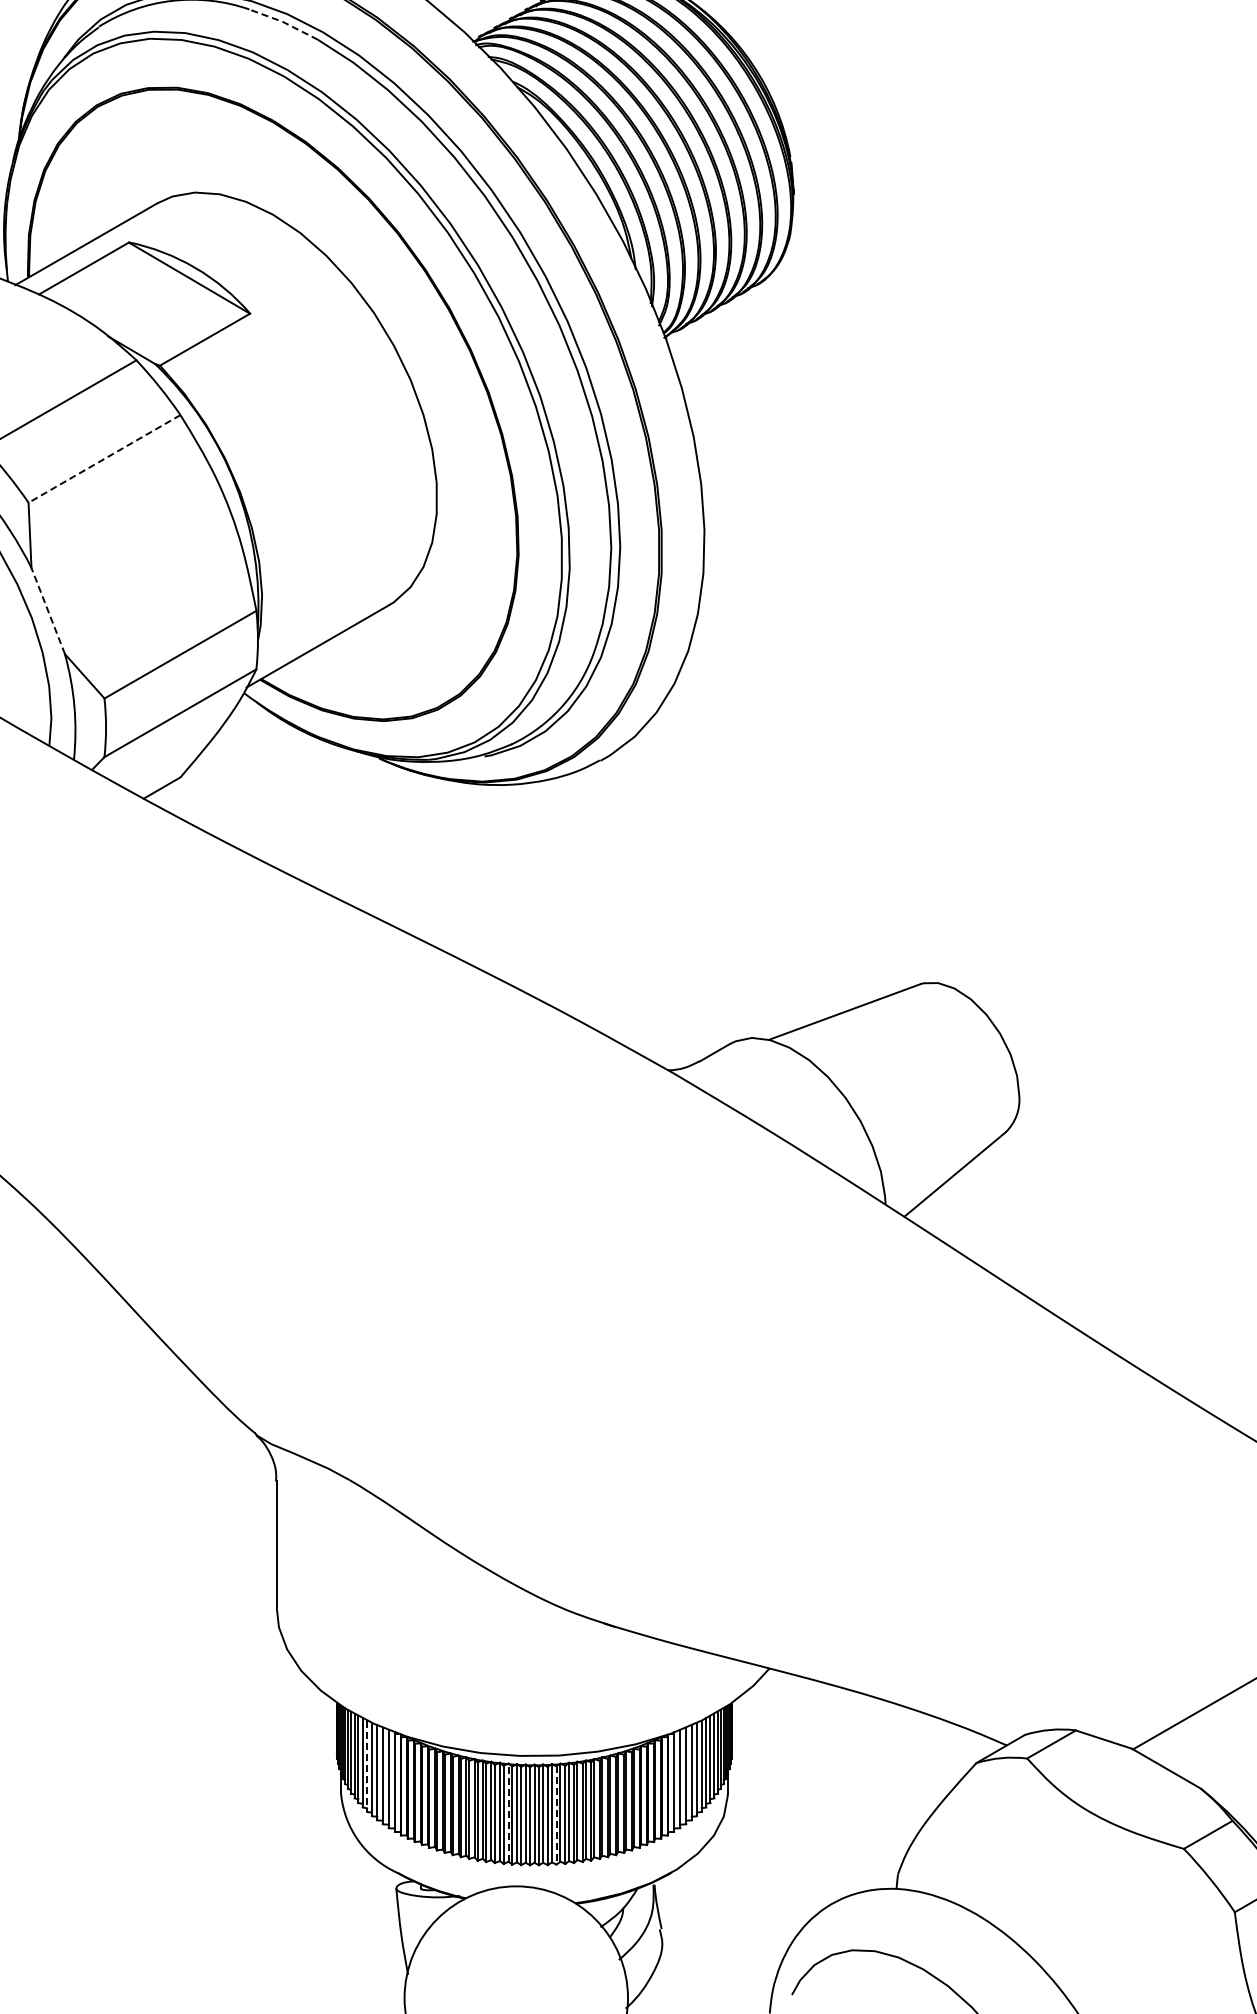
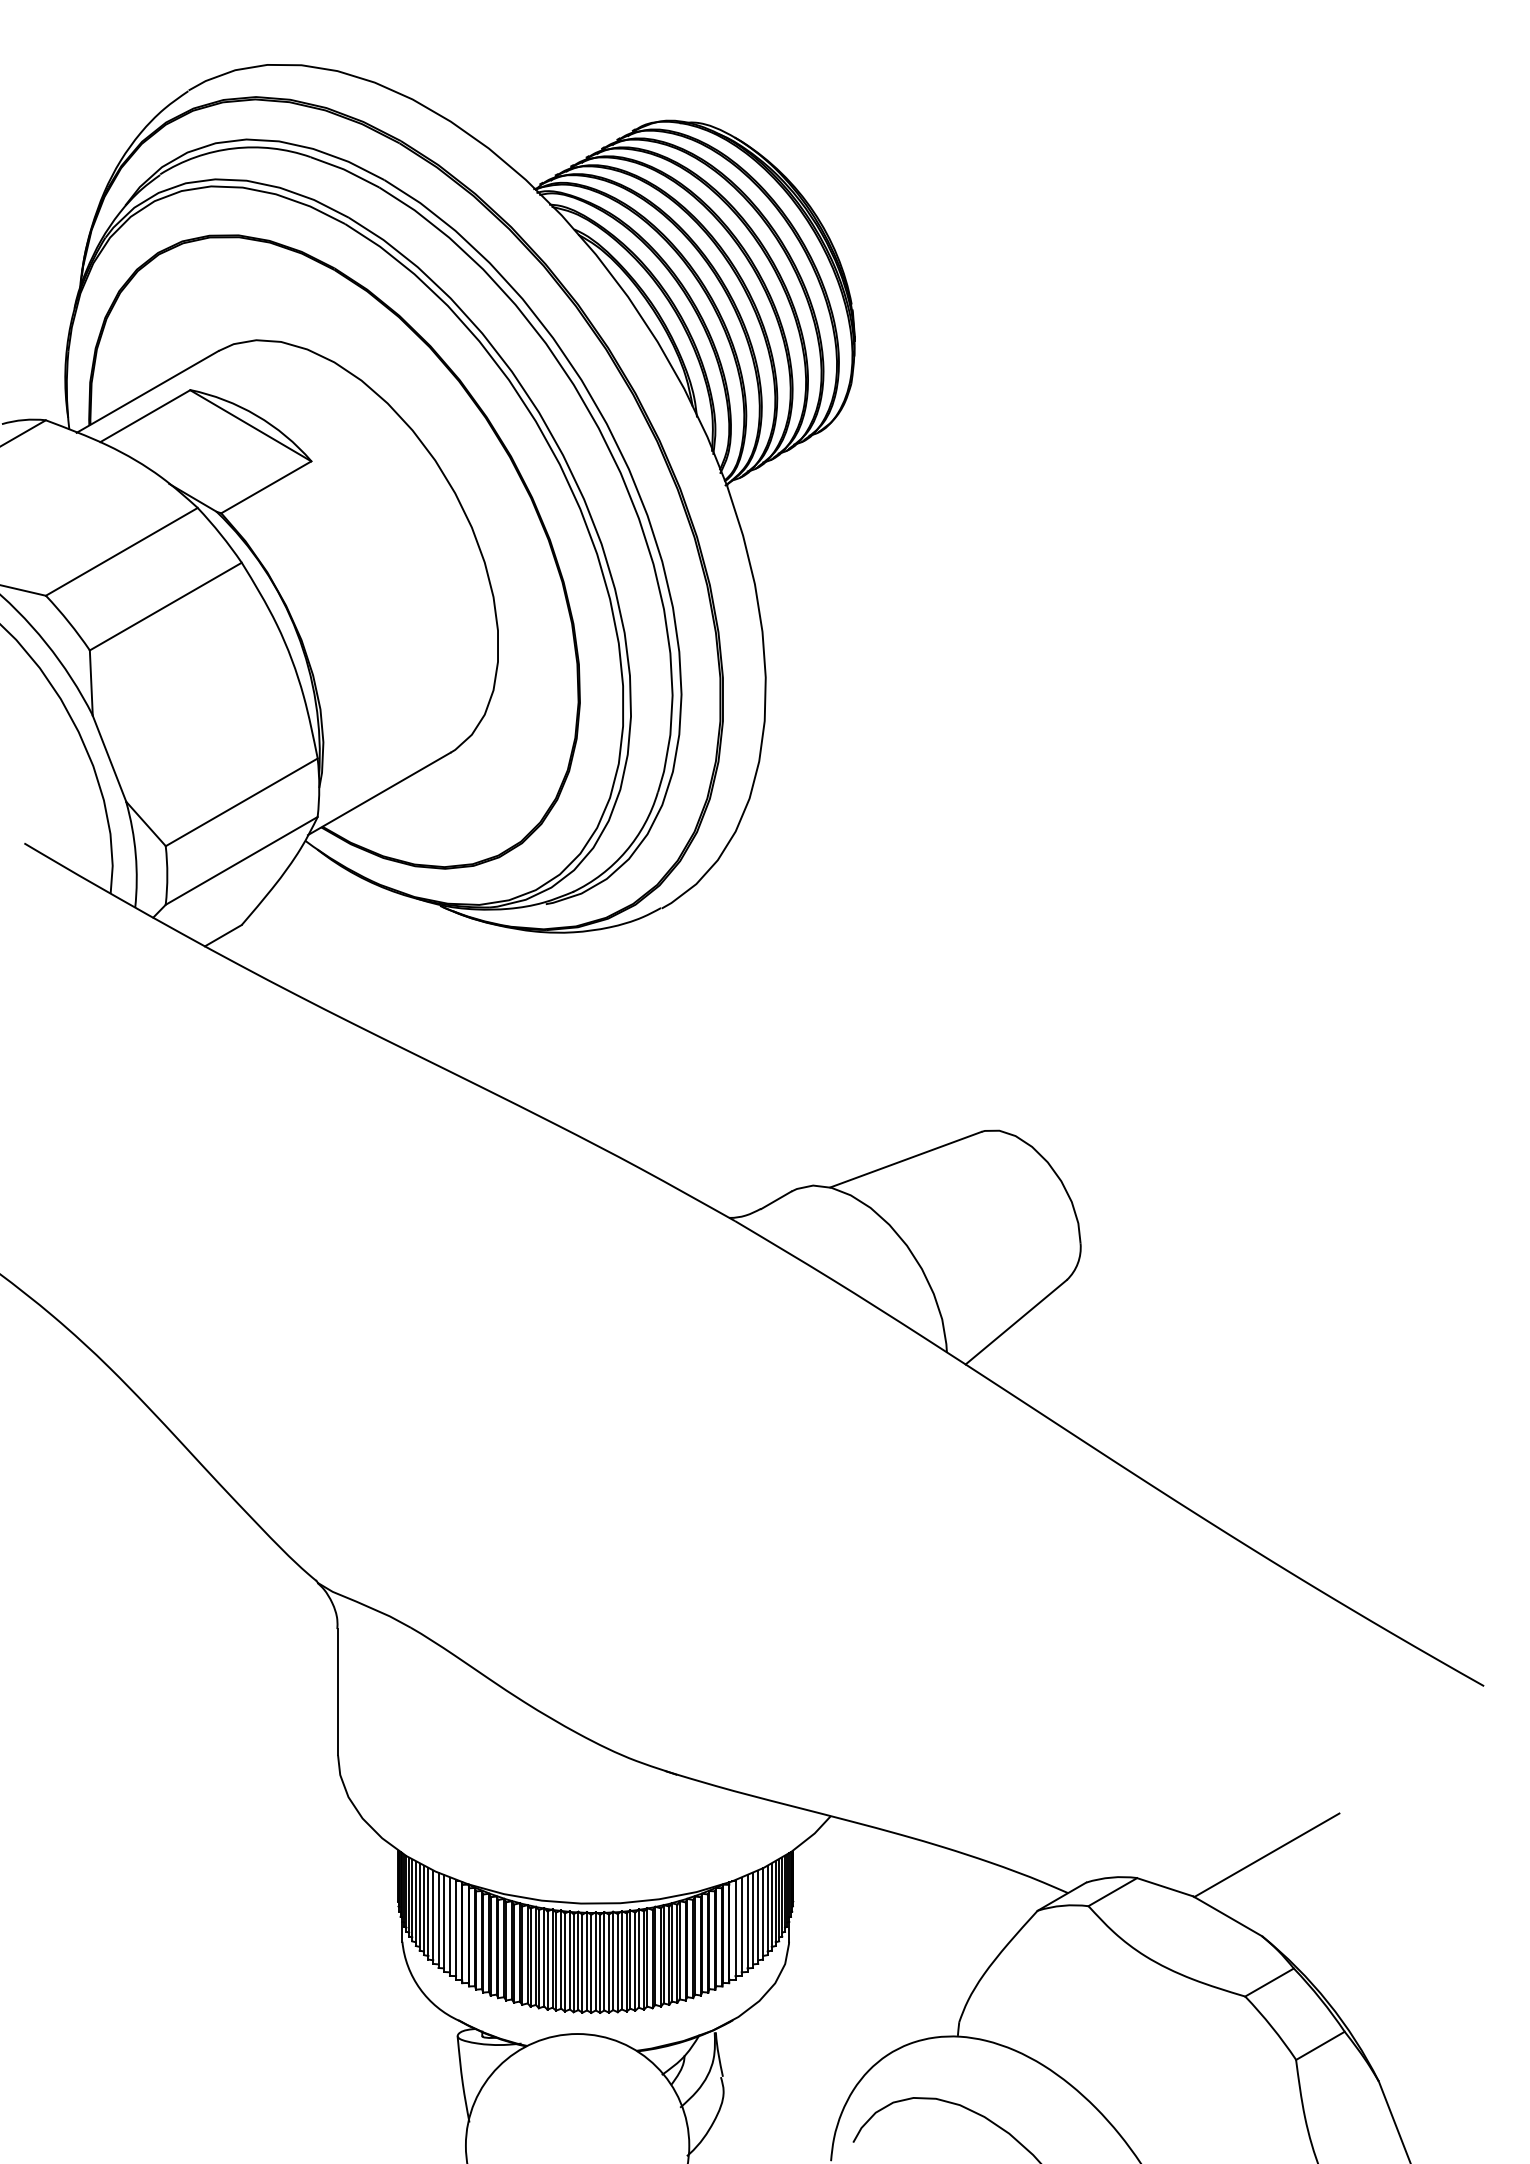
line: (283, 21) -> (344, 169), dashed -> solid
line: (104, 458) -> (165, 606), dashed -> solid
line: (48, 610) -> (109, 758), dashed -> solid
line: (367, 1765) -> (428, 1913), dashed -> solid
line: (508, 1811) -> (569, 1959), dashed -> solid
line: (556, 1815) -> (617, 1963), dashed -> solid

